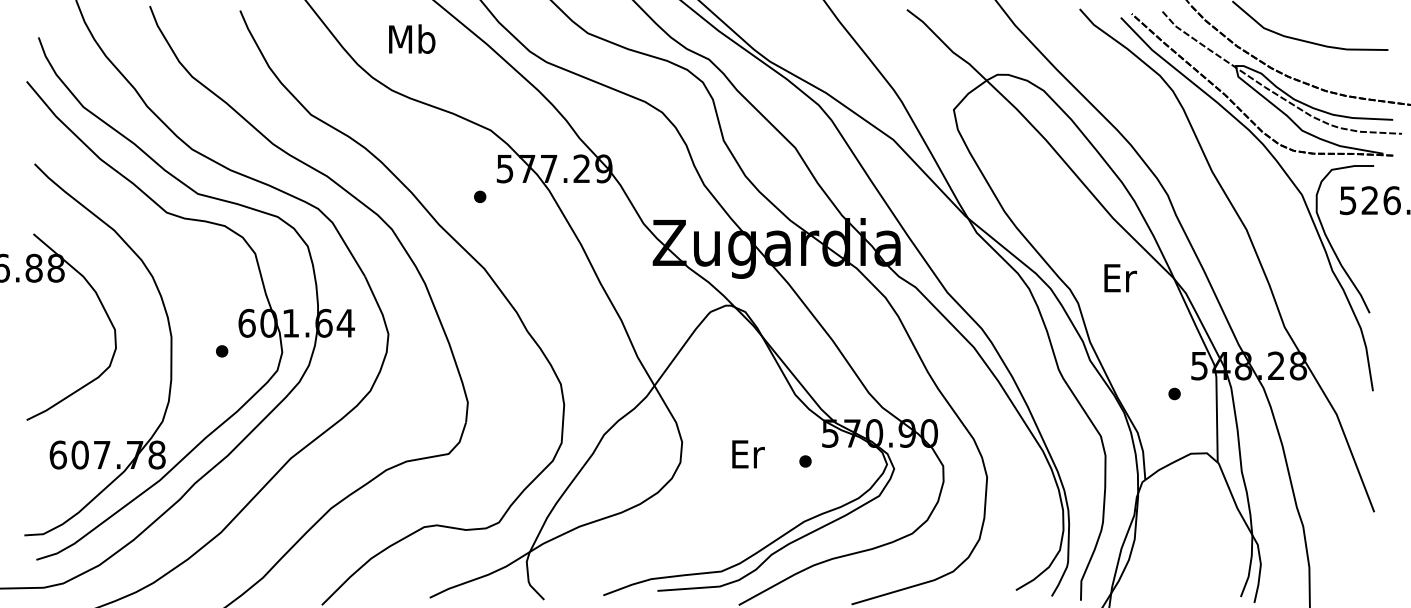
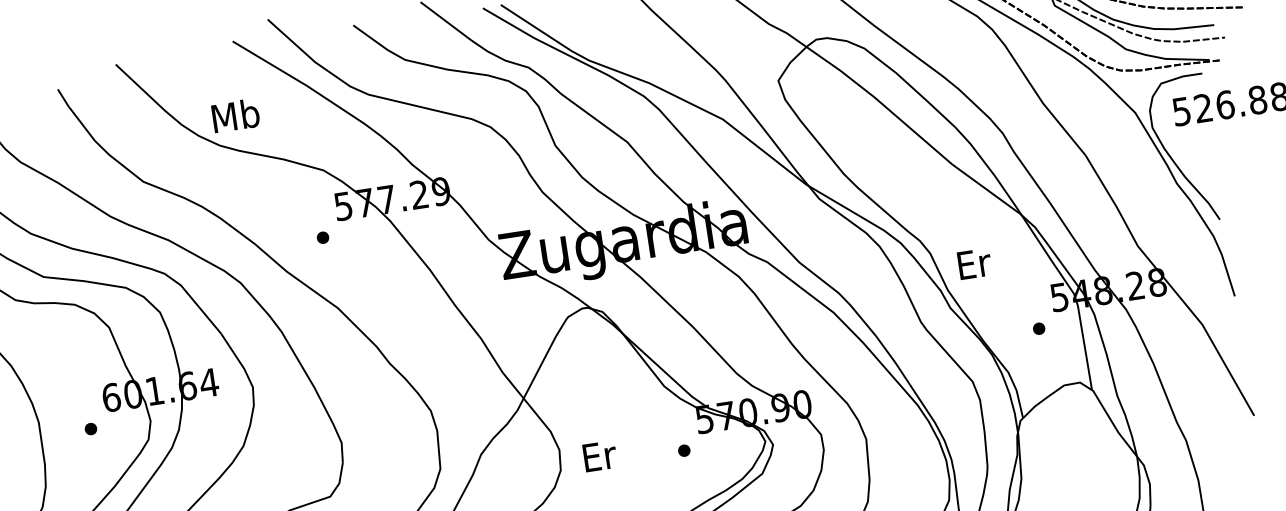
text: (412, 38) -> (236, 114), moved
text: (1120, 278) -> (974, 264), moved
text: (748, 454) -> (600, 456), moved

